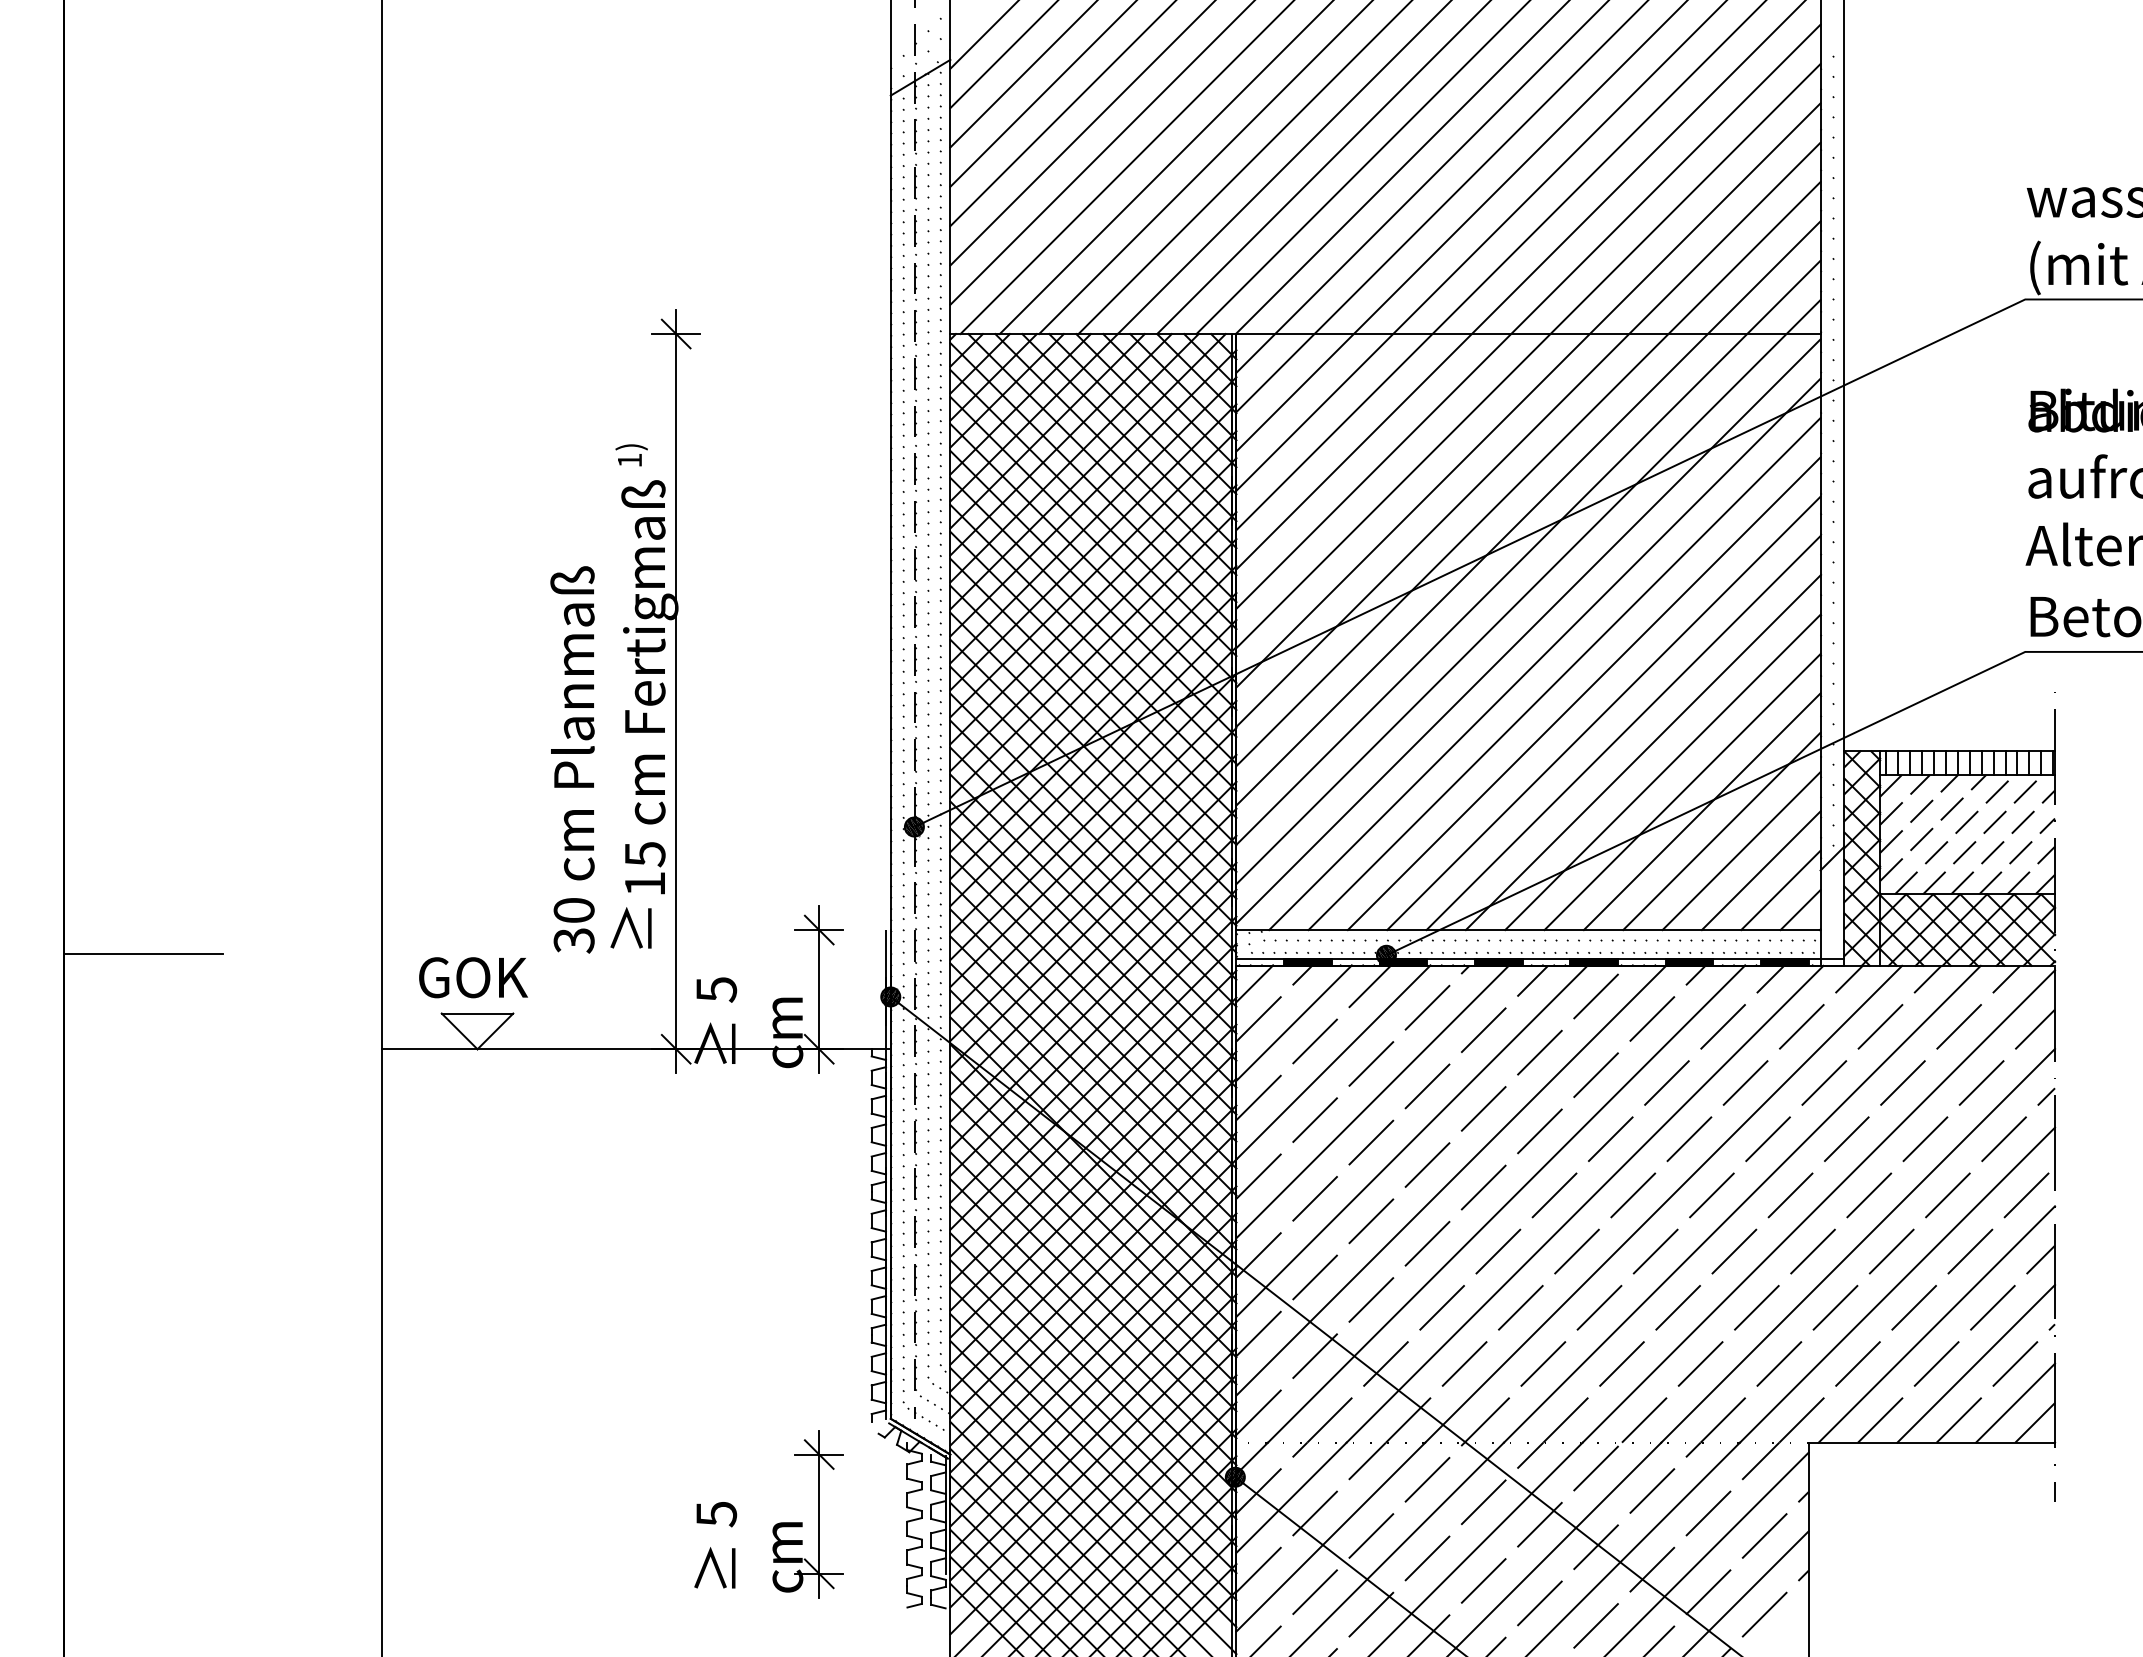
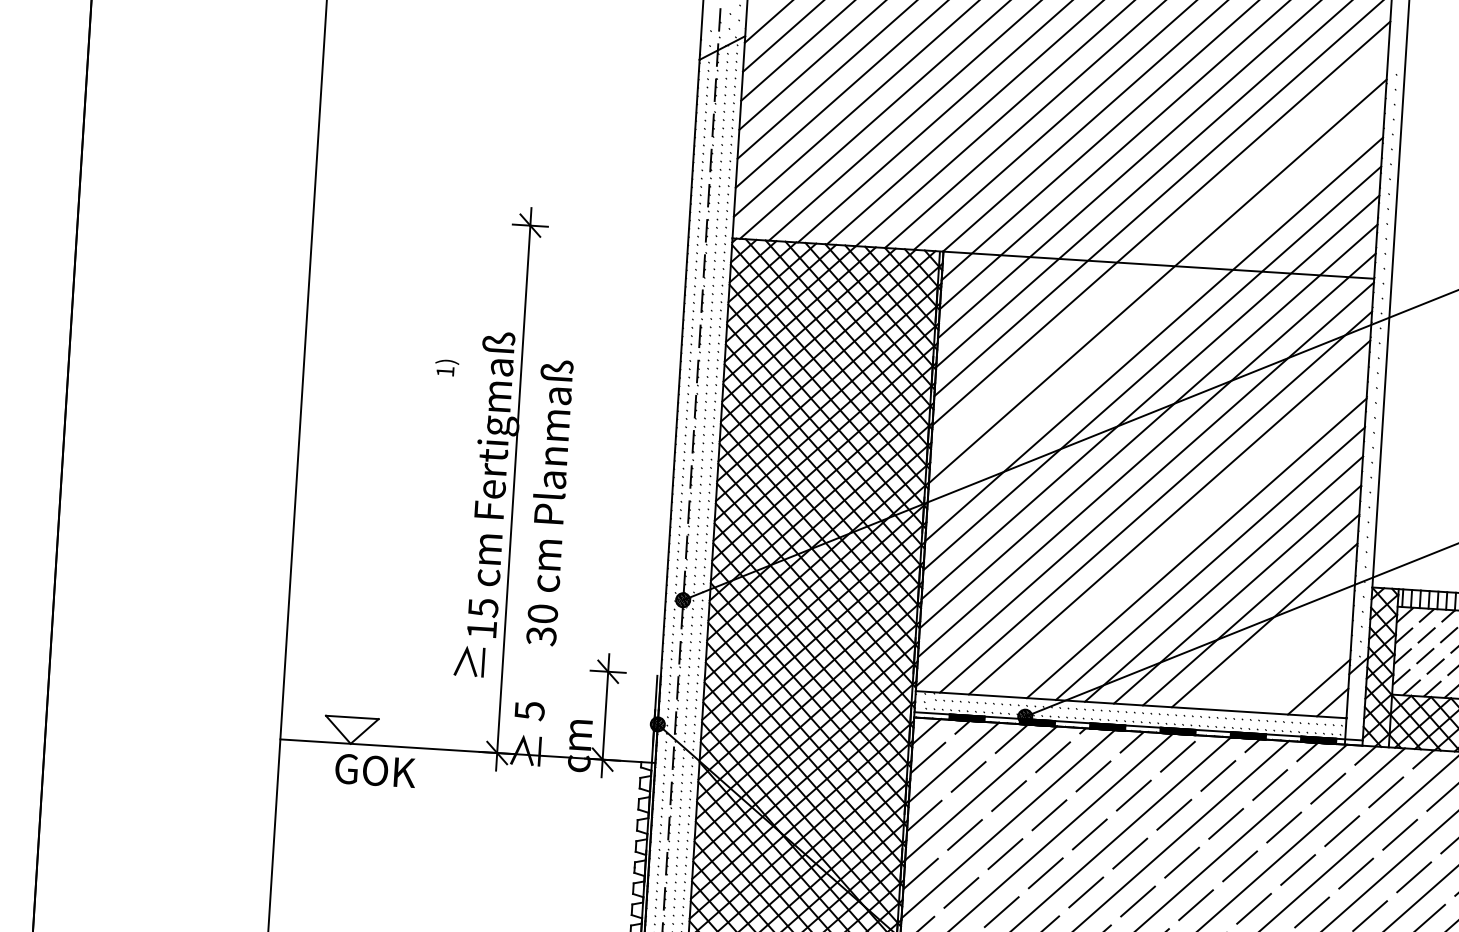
line: (1528, 316) -> (1159, 252), removed
line: (1528, 395) -> (1155, 310), removed
text: (631, 455) -> (446, 368), moved
line: (1583, 693) -> (1182, 532), removed
text: (572, 759) -> (548, 502), moved
line: (1721, 831) -> (1278, 640), removed
line: (1741, 851) -> (1291, 656), removed
line: (1760, 870) -> (1304, 671), removed
line: (143, 953) -> (108, 657), removed
text: (473, 977) -> (375, 770), moved

